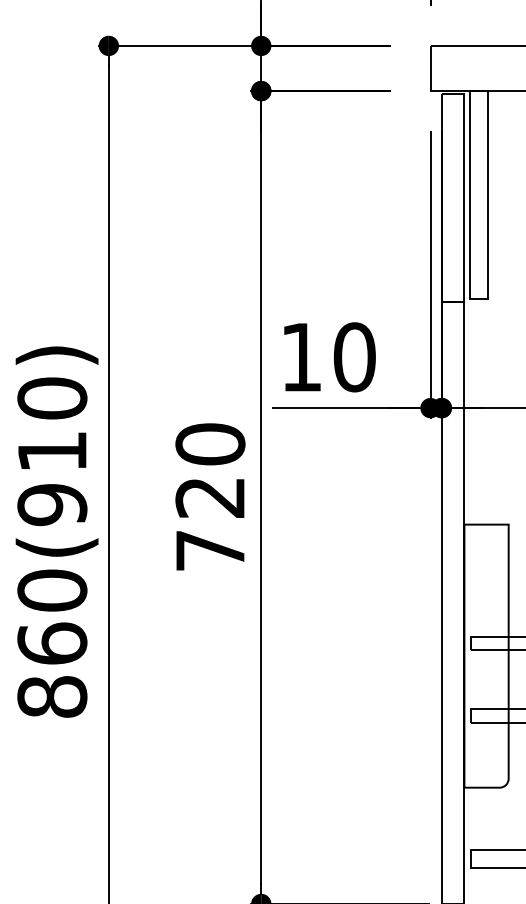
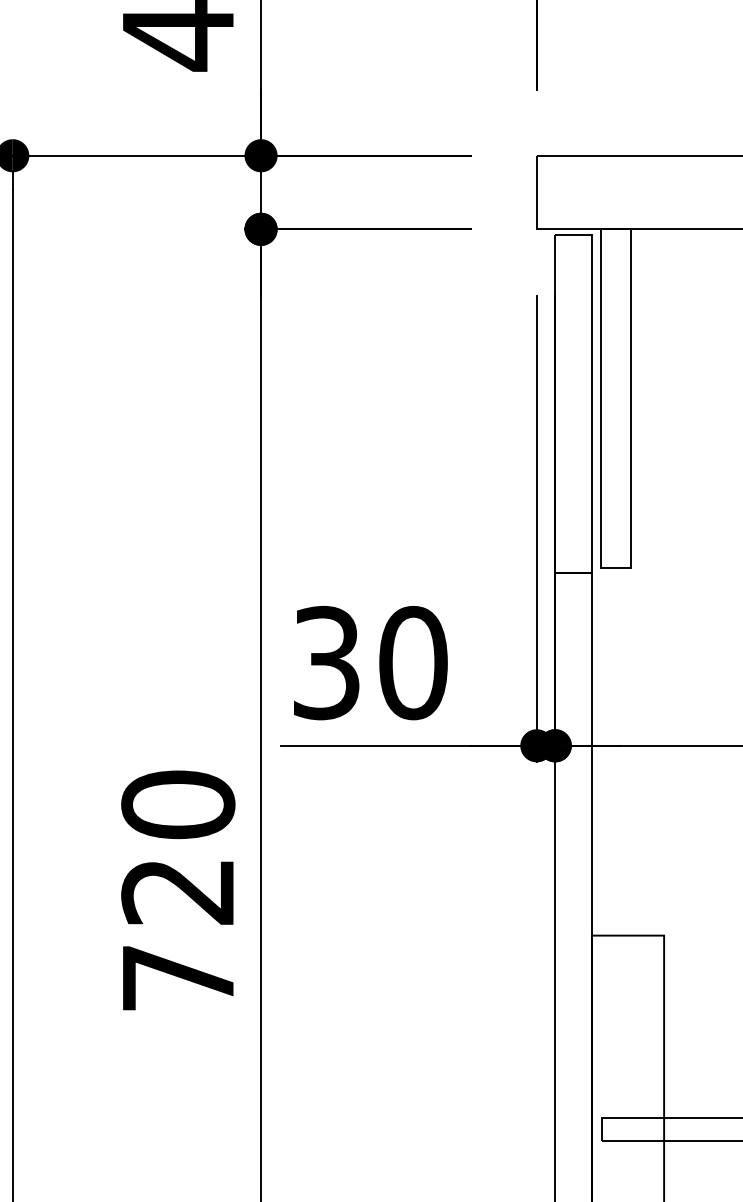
text: (301, 357) -> (326, 663), 10 -> 30

